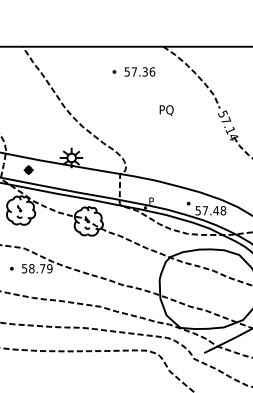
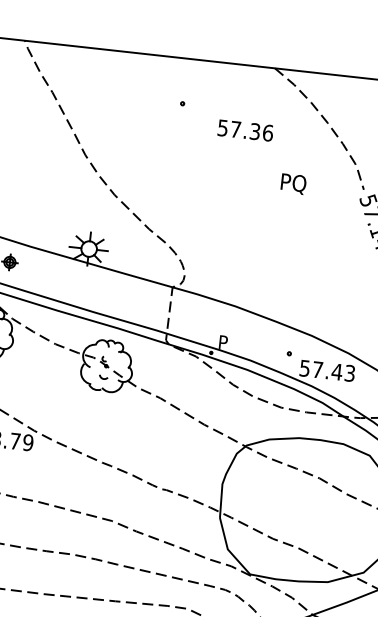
text: (139, 71) -> (244, 129), moved
text: (166, 110) -> (293, 183), moved
text: (223, 210) -> (350, 372), 57.48 -> 57.43

